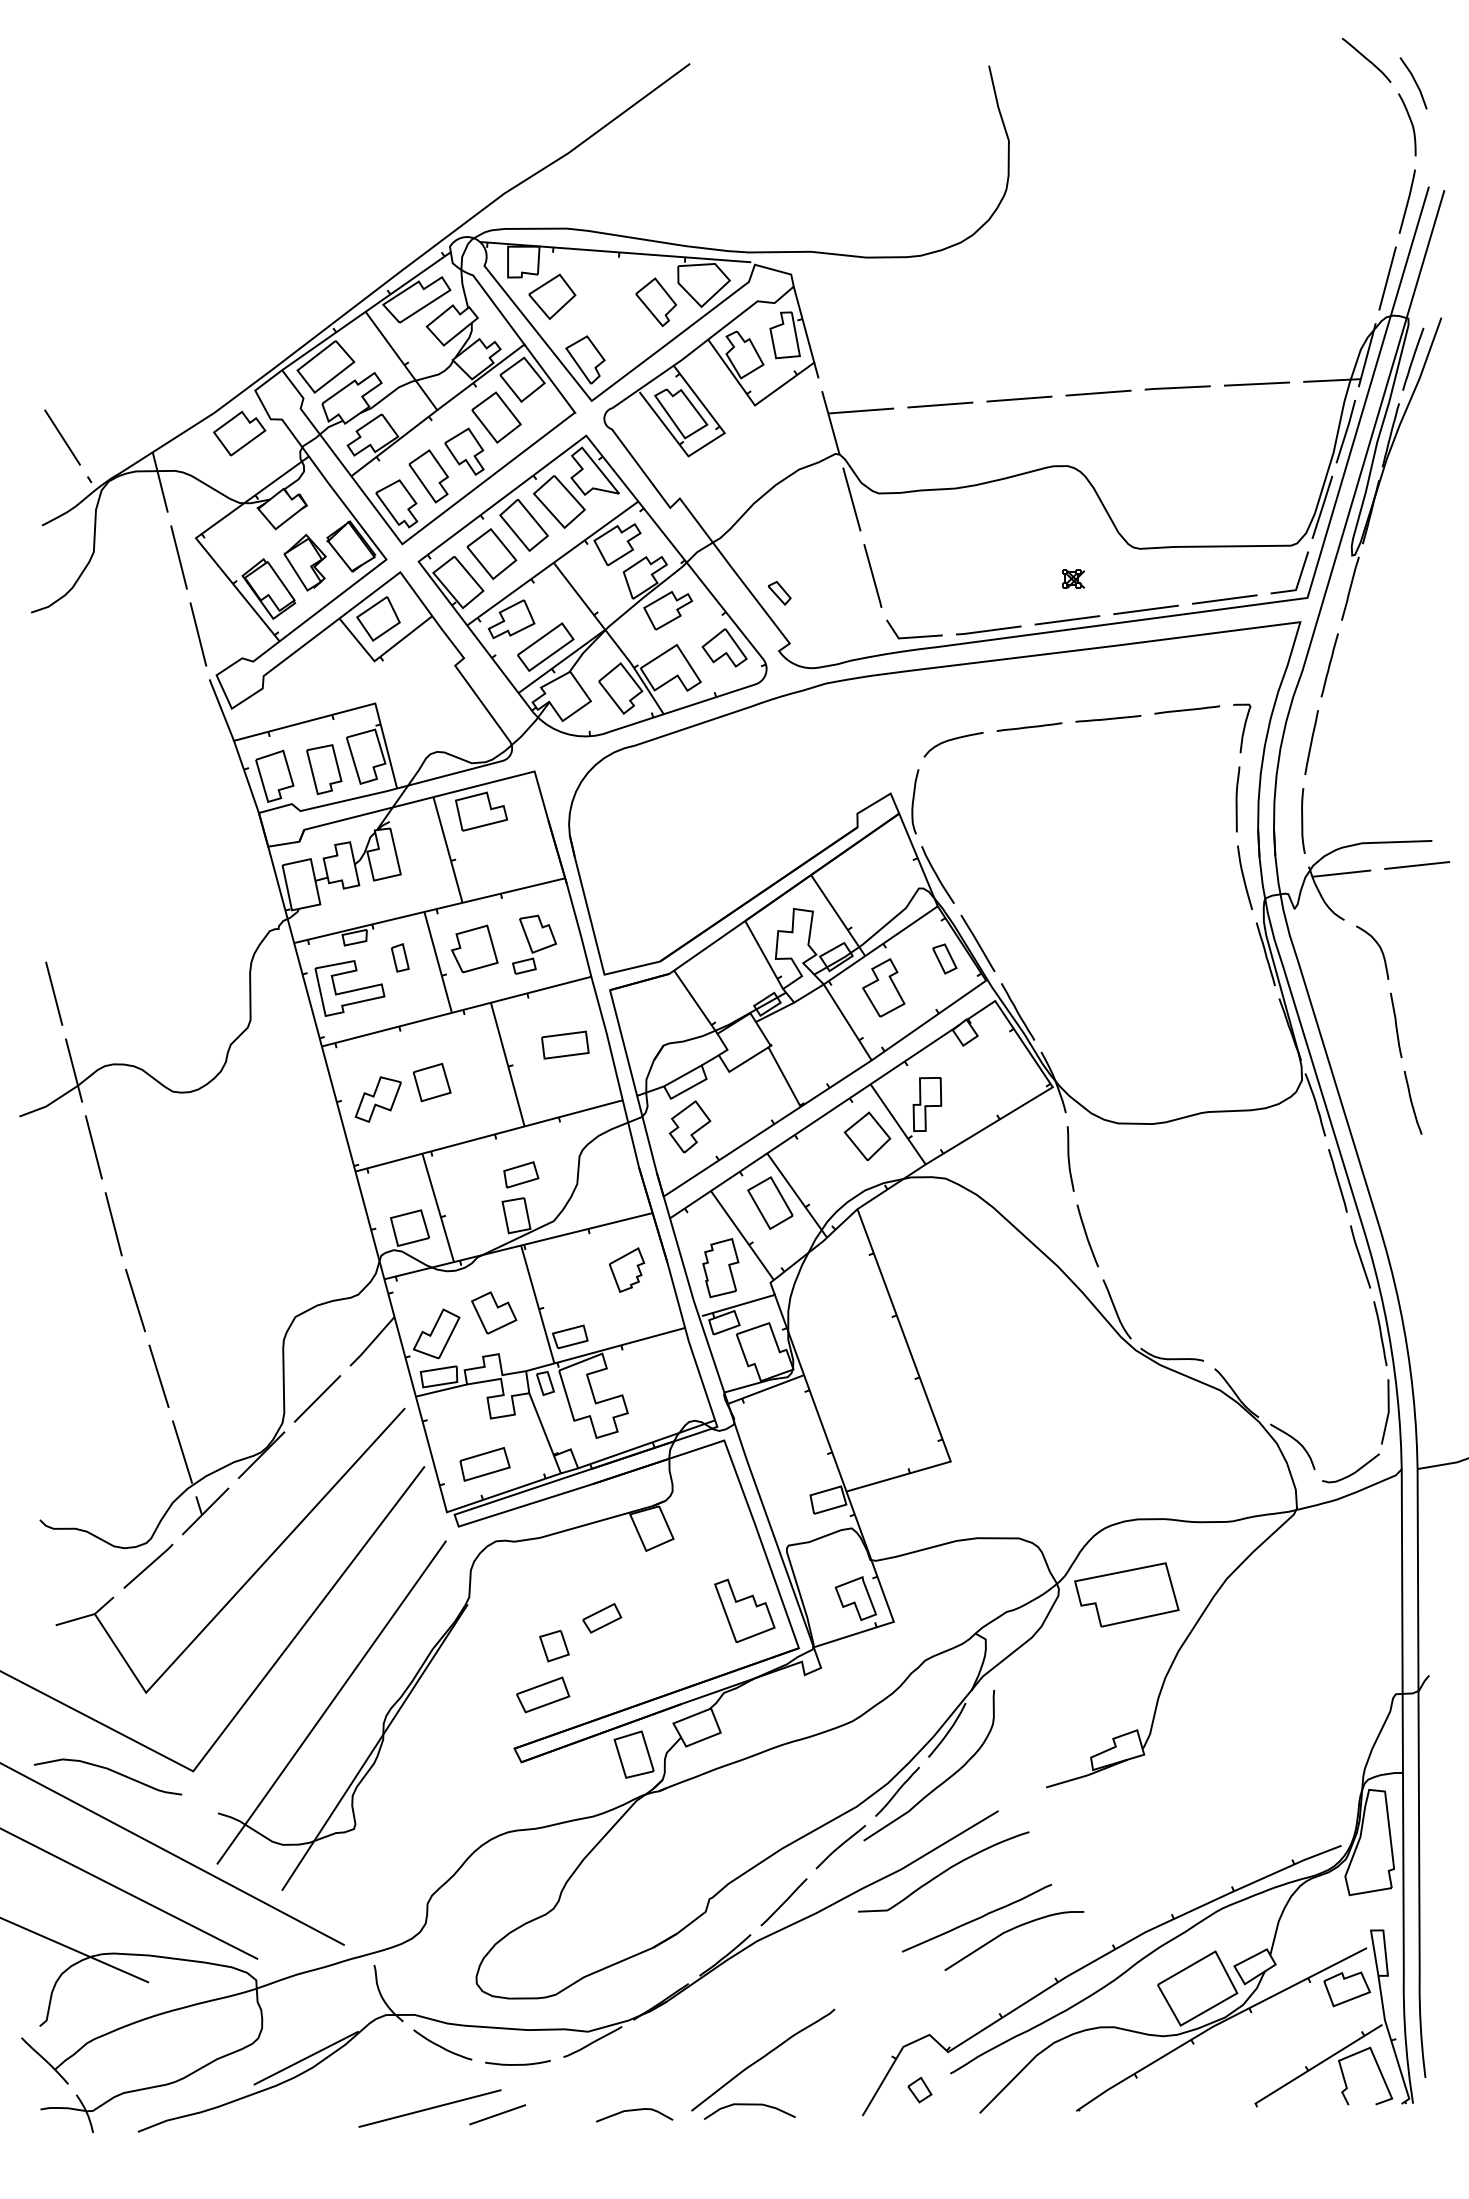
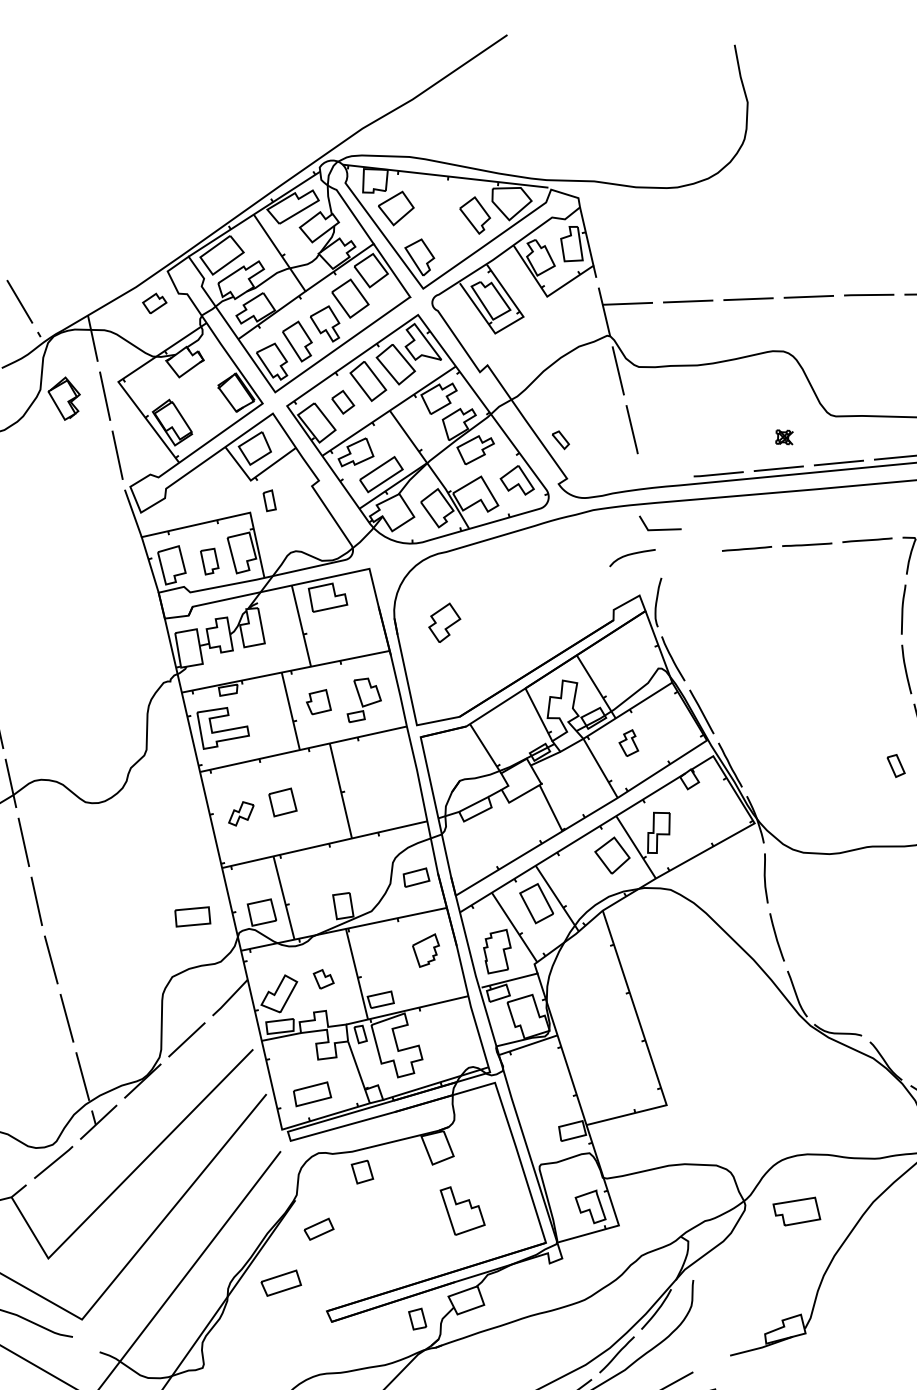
part: (239, 433) -> (154, 303), size x0.6
part: (491, 553) -> (342, 401), size x0.6
part: (304, 562) -> (63, 398), moved
line: (914, 636) -> (660, 529), moved
curve: (953, 740) -> (632, 554), moved
part: (324, 769) -> (209, 561), size x0.7
part: (474, 948) -> (318, 701), size x0.7
part: (400, 957) -> (269, 500), moved
part: (944, 958) -> (895, 765), moved
part: (883, 987) -> (628, 742), size x0.6
part: (565, 1044) -> (192, 916), moved
part: (377, 1099) -> (240, 813), size x0.7
part: (689, 1126) -> (444, 622), moved
part: (521, 1174) -> (416, 877), moved
part: (494, 1312) -> (323, 979), size x0.6
part: (1126, 1594) -> (796, 1211), size x0.6
part: (744, 1610) -> (462, 1211), moved
part: (602, 1618) -> (319, 1229), moved
part: (554, 1646) -> (362, 1172), moved
part: (543, 1694) -> (281, 1282), moved
part: (633, 1754) -> (417, 1319), size x0.6

